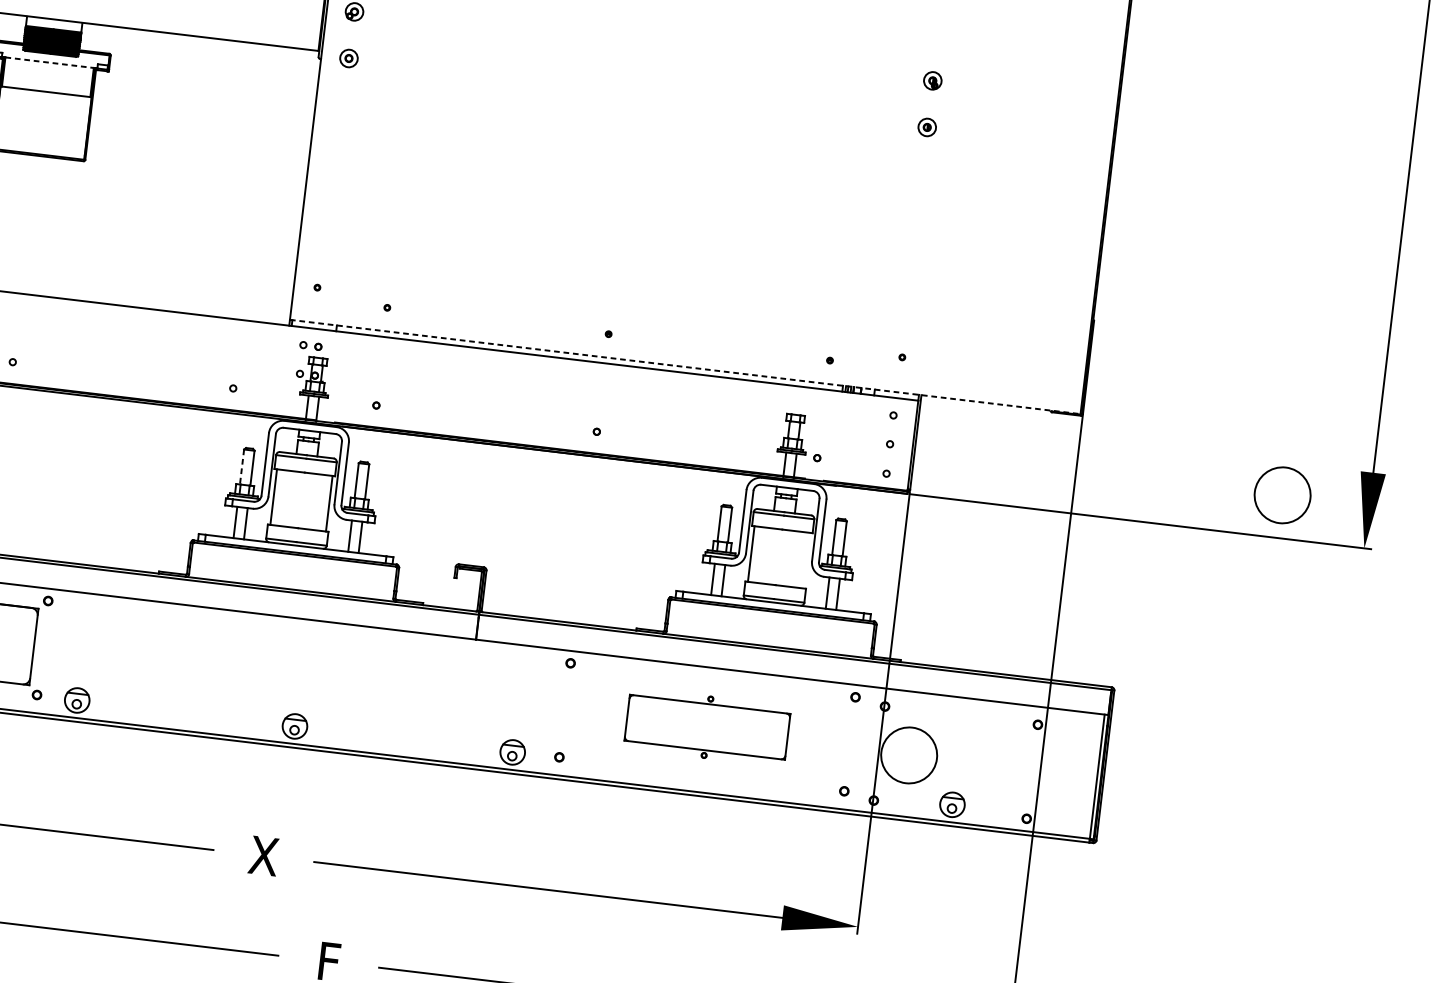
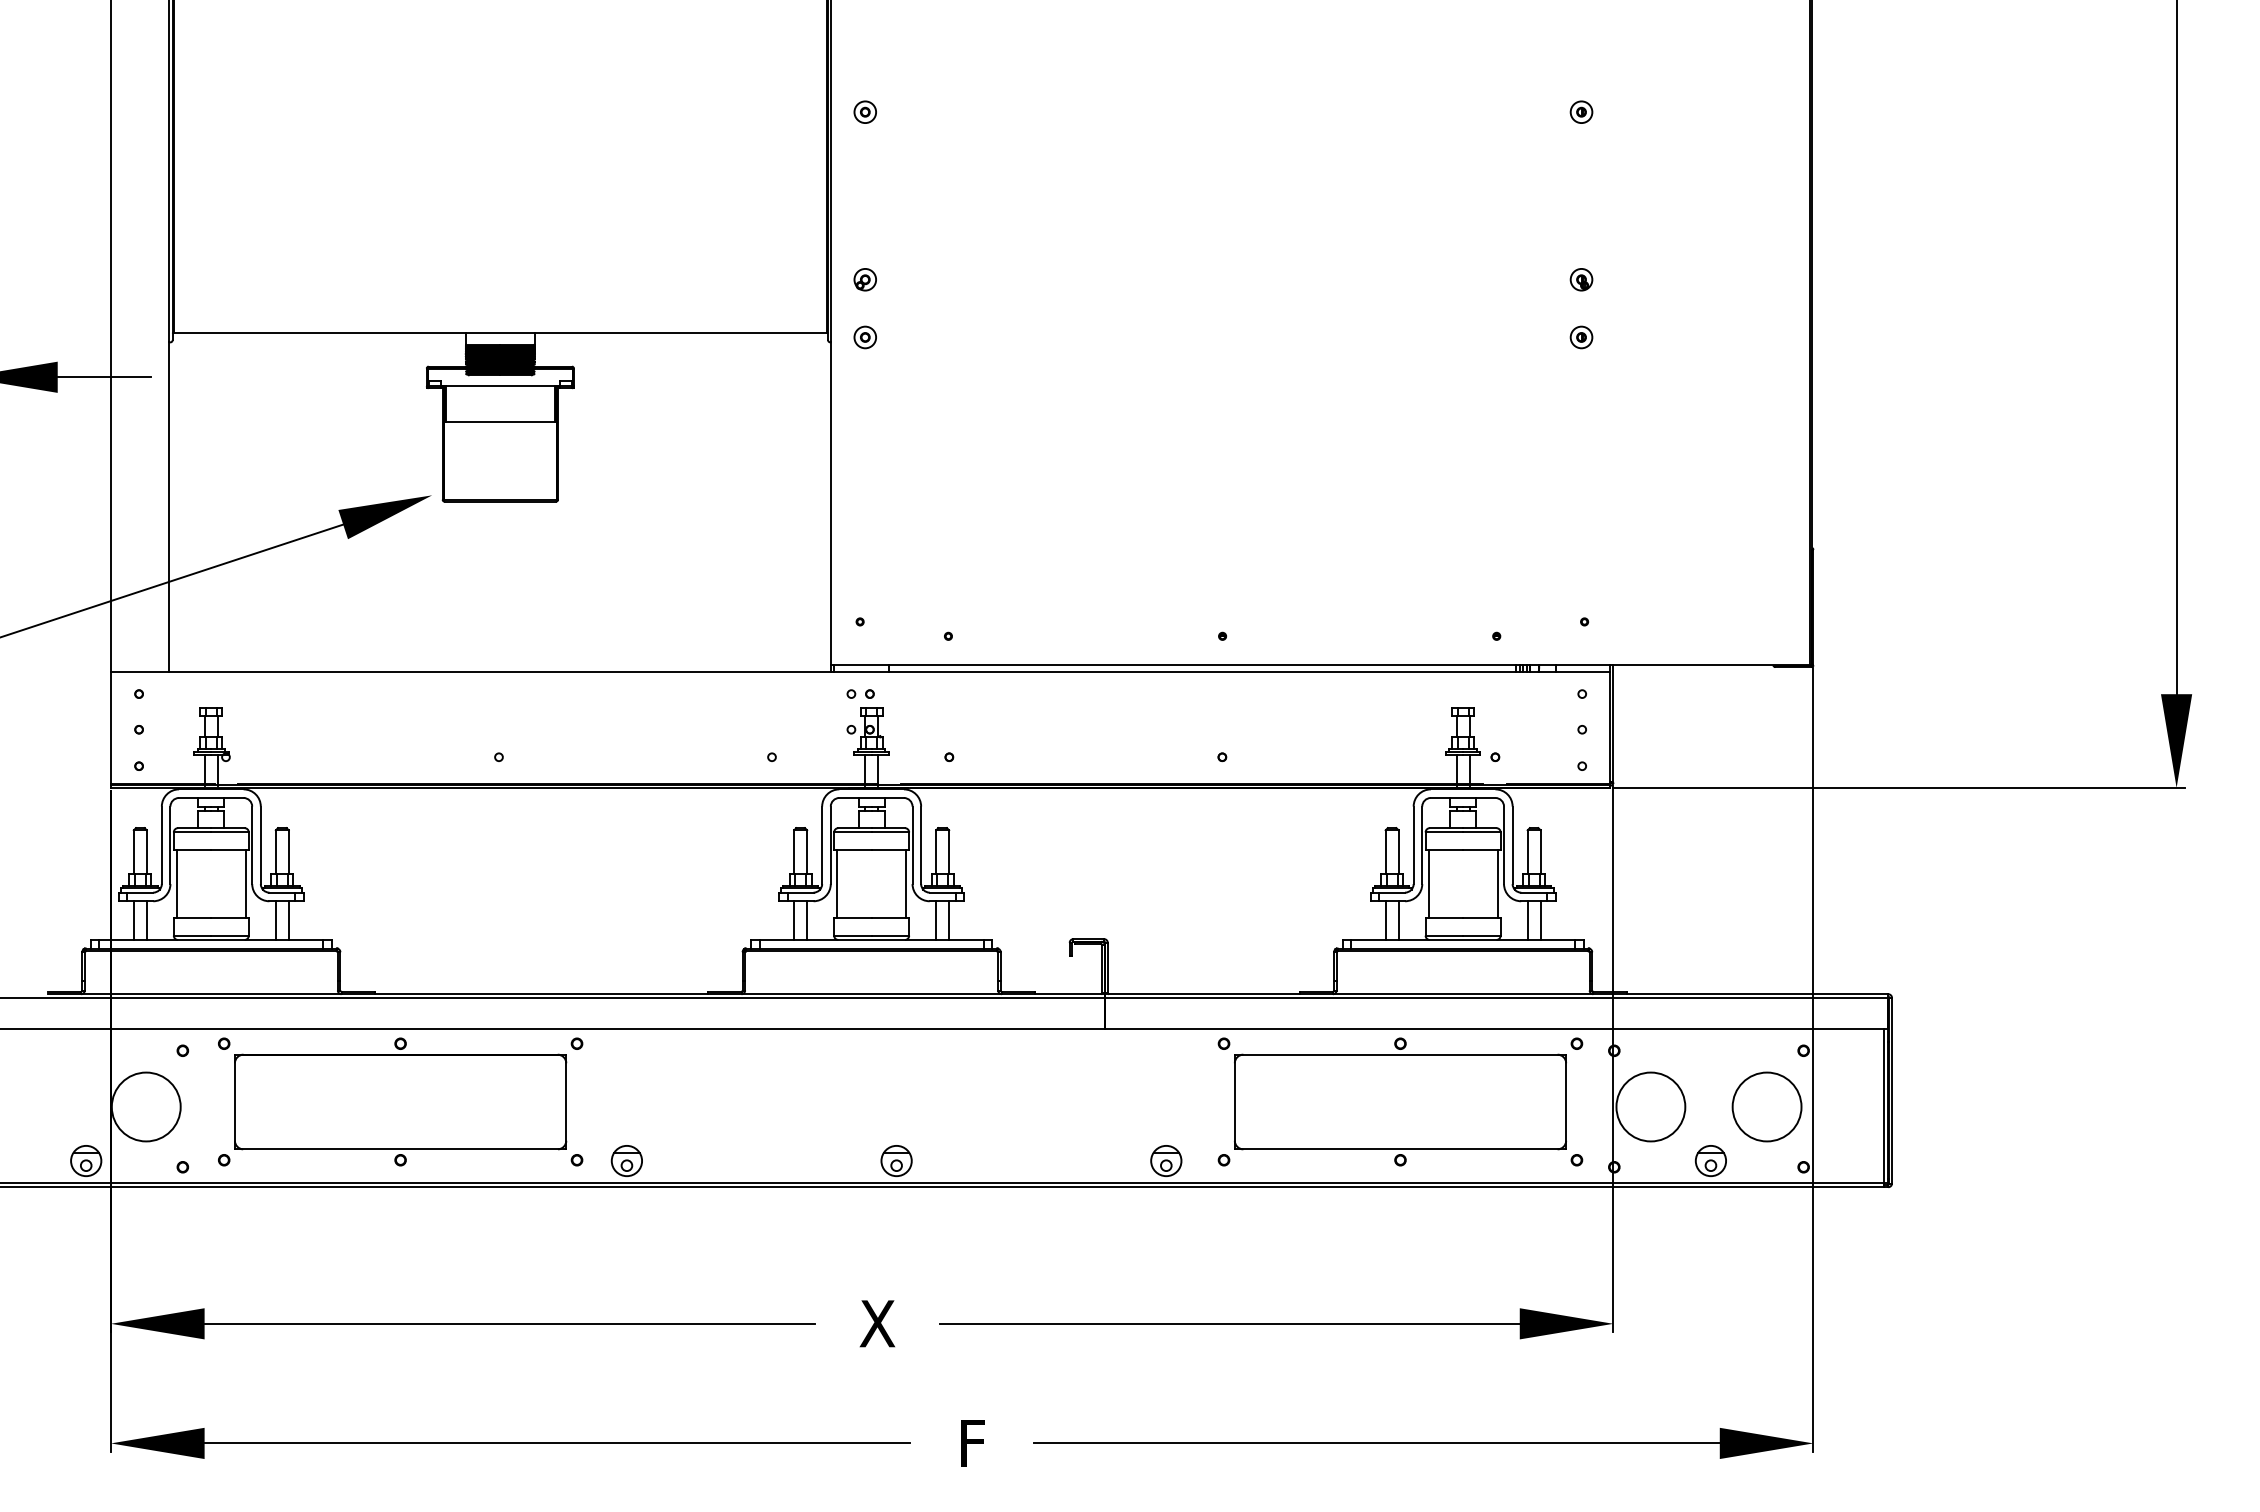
line: (49, 62) -> (500, 386), dashed -> solid
line: (684, 367) -> (1320, 665), dashed -> solid
line: (242, 466) -> (794, 851), dashed -> solid
circle: (1282, 494) -> (1766, 1106), moved
line: (806, 560) -> (1497, 883), added
part: (707, 726) -> (1400, 1101), size x1.67

